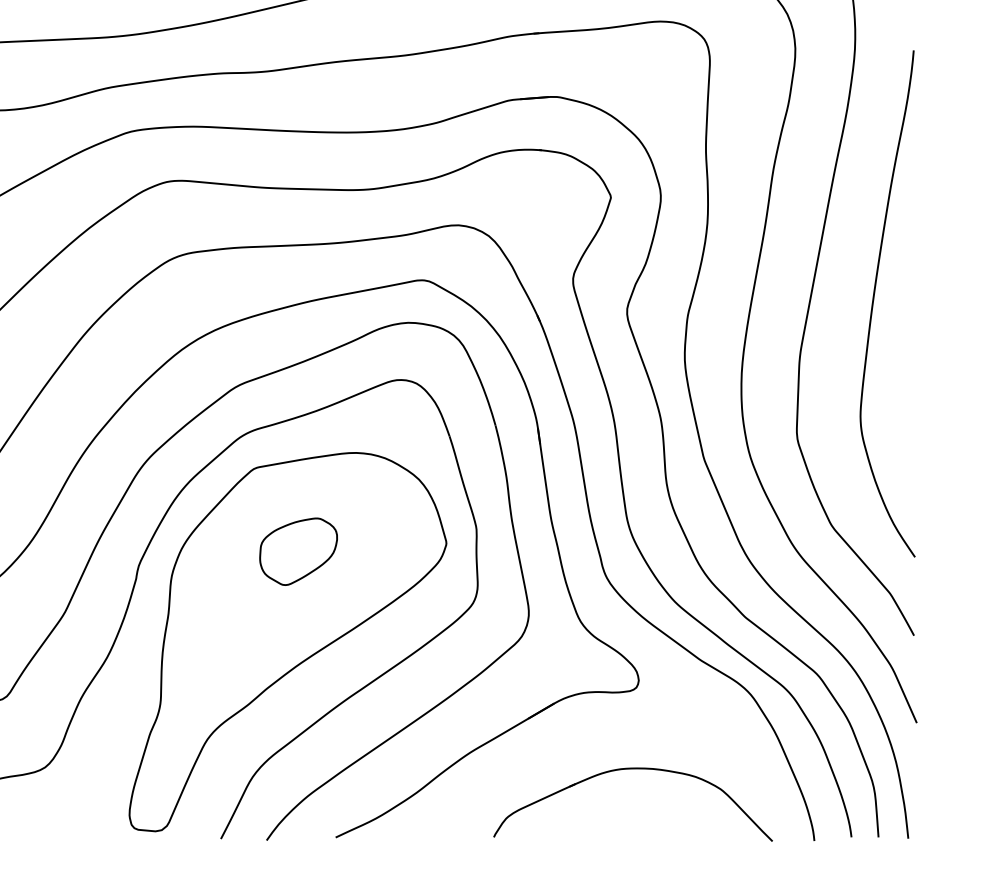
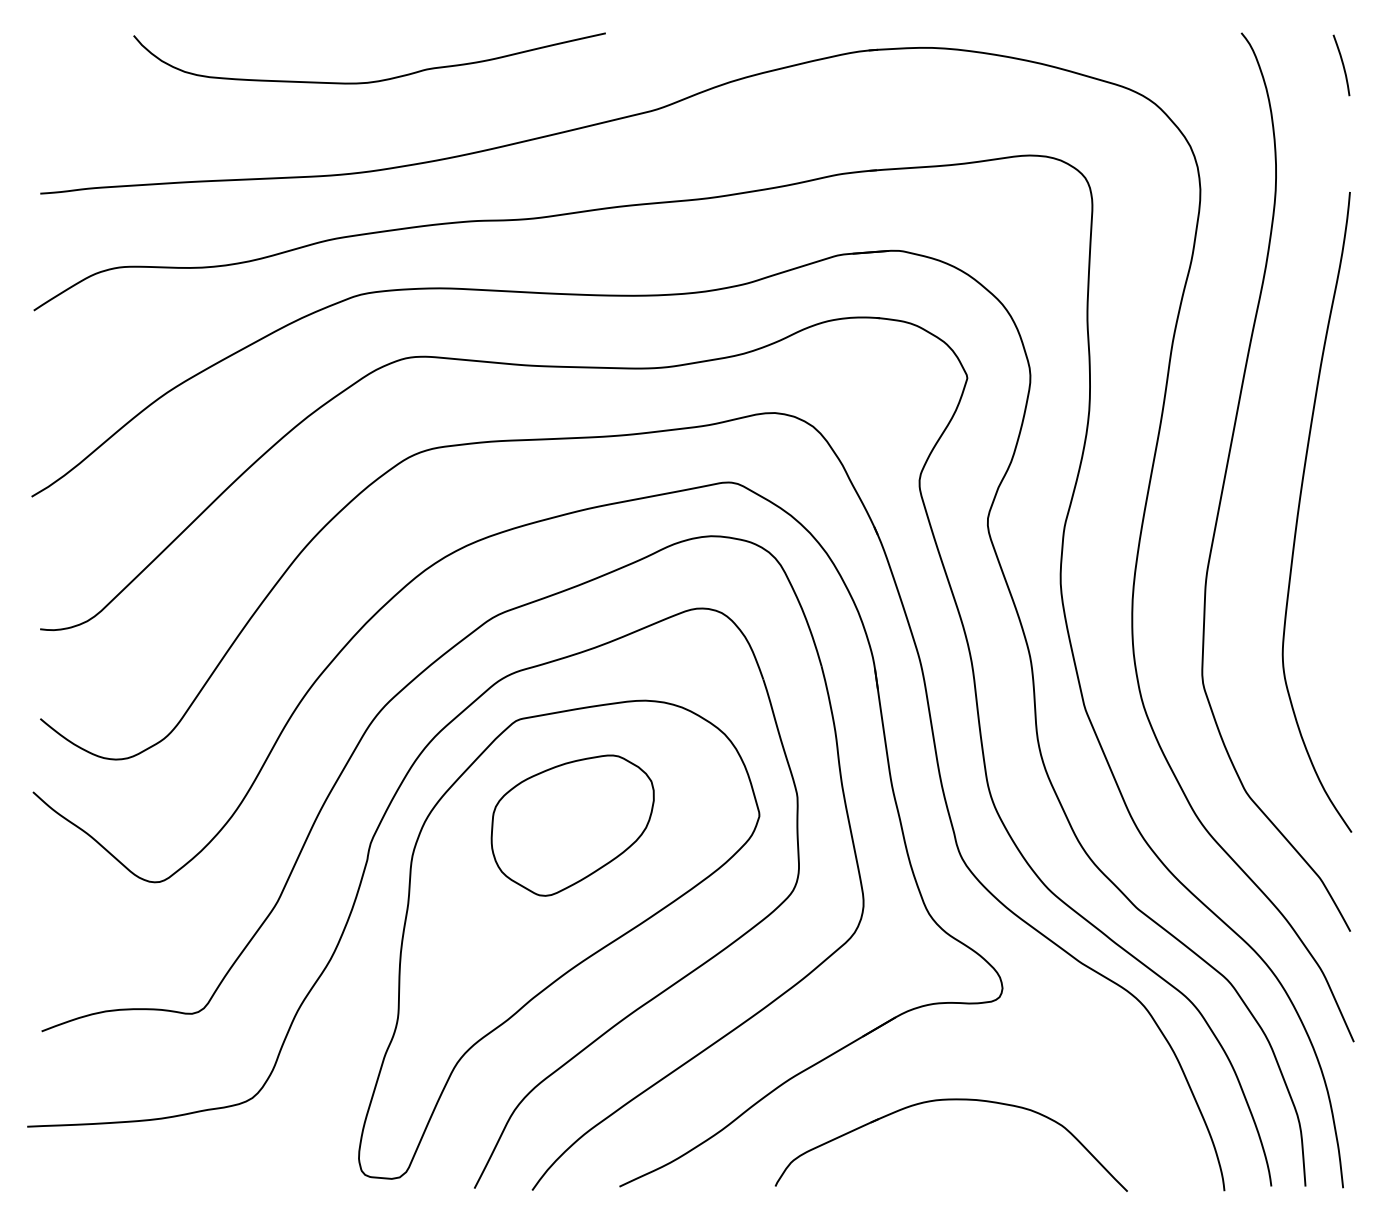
part: (298, 551) -> (572, 825), size x1.67
part: (632, 769) -> (950, 1100), moved

